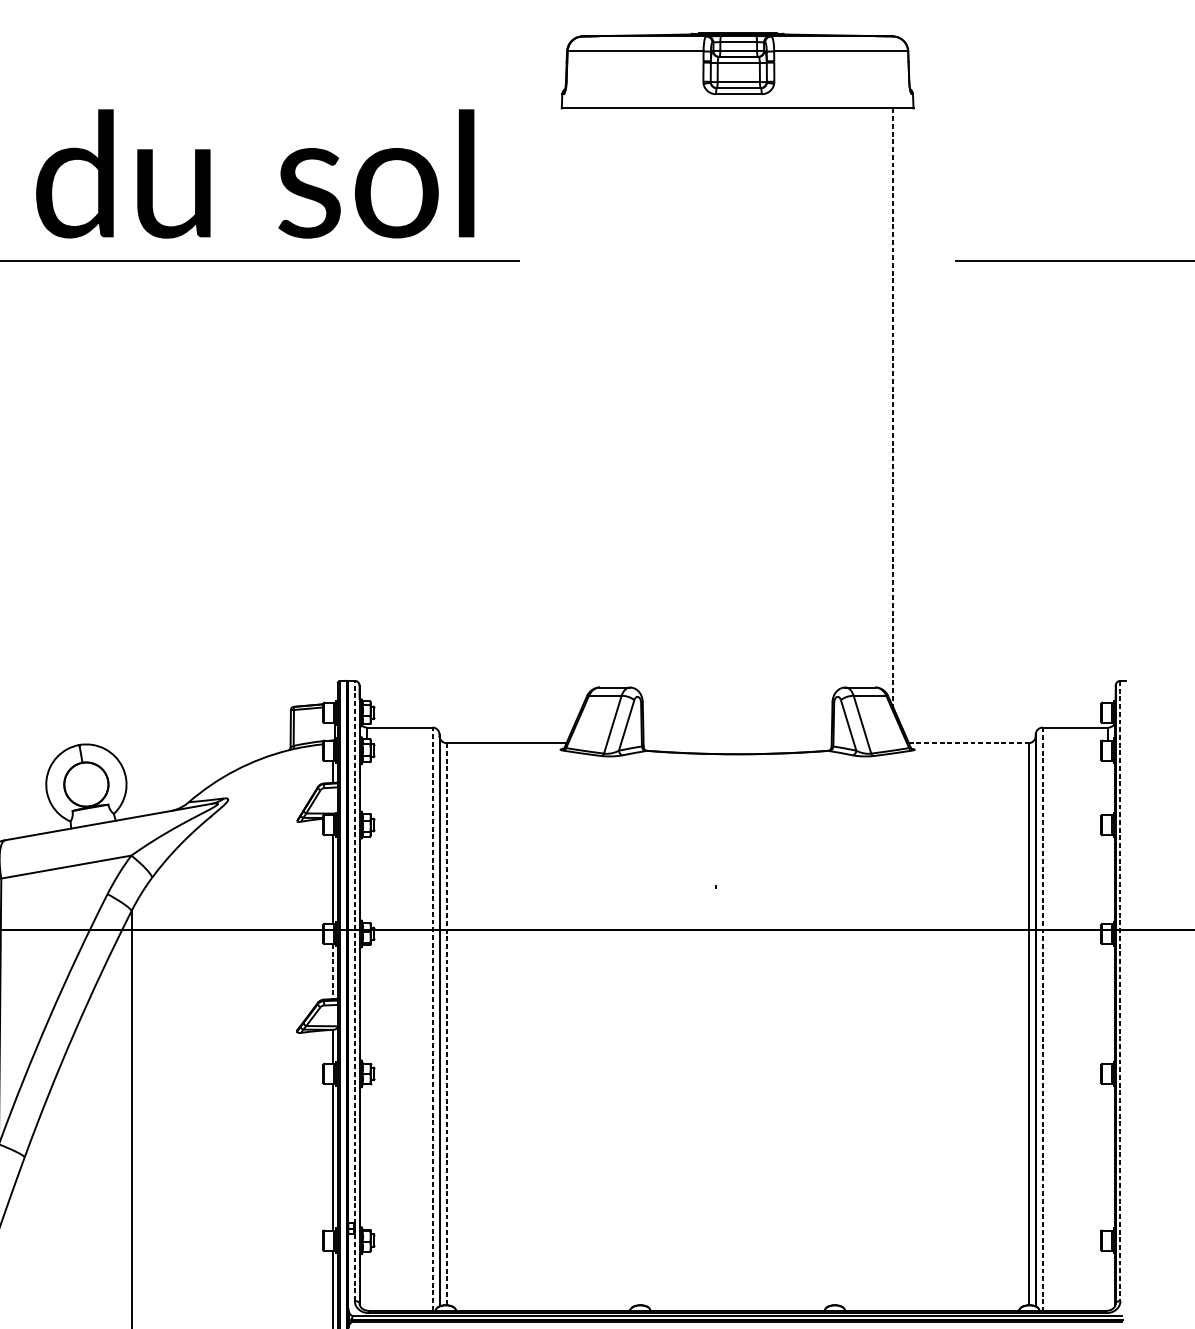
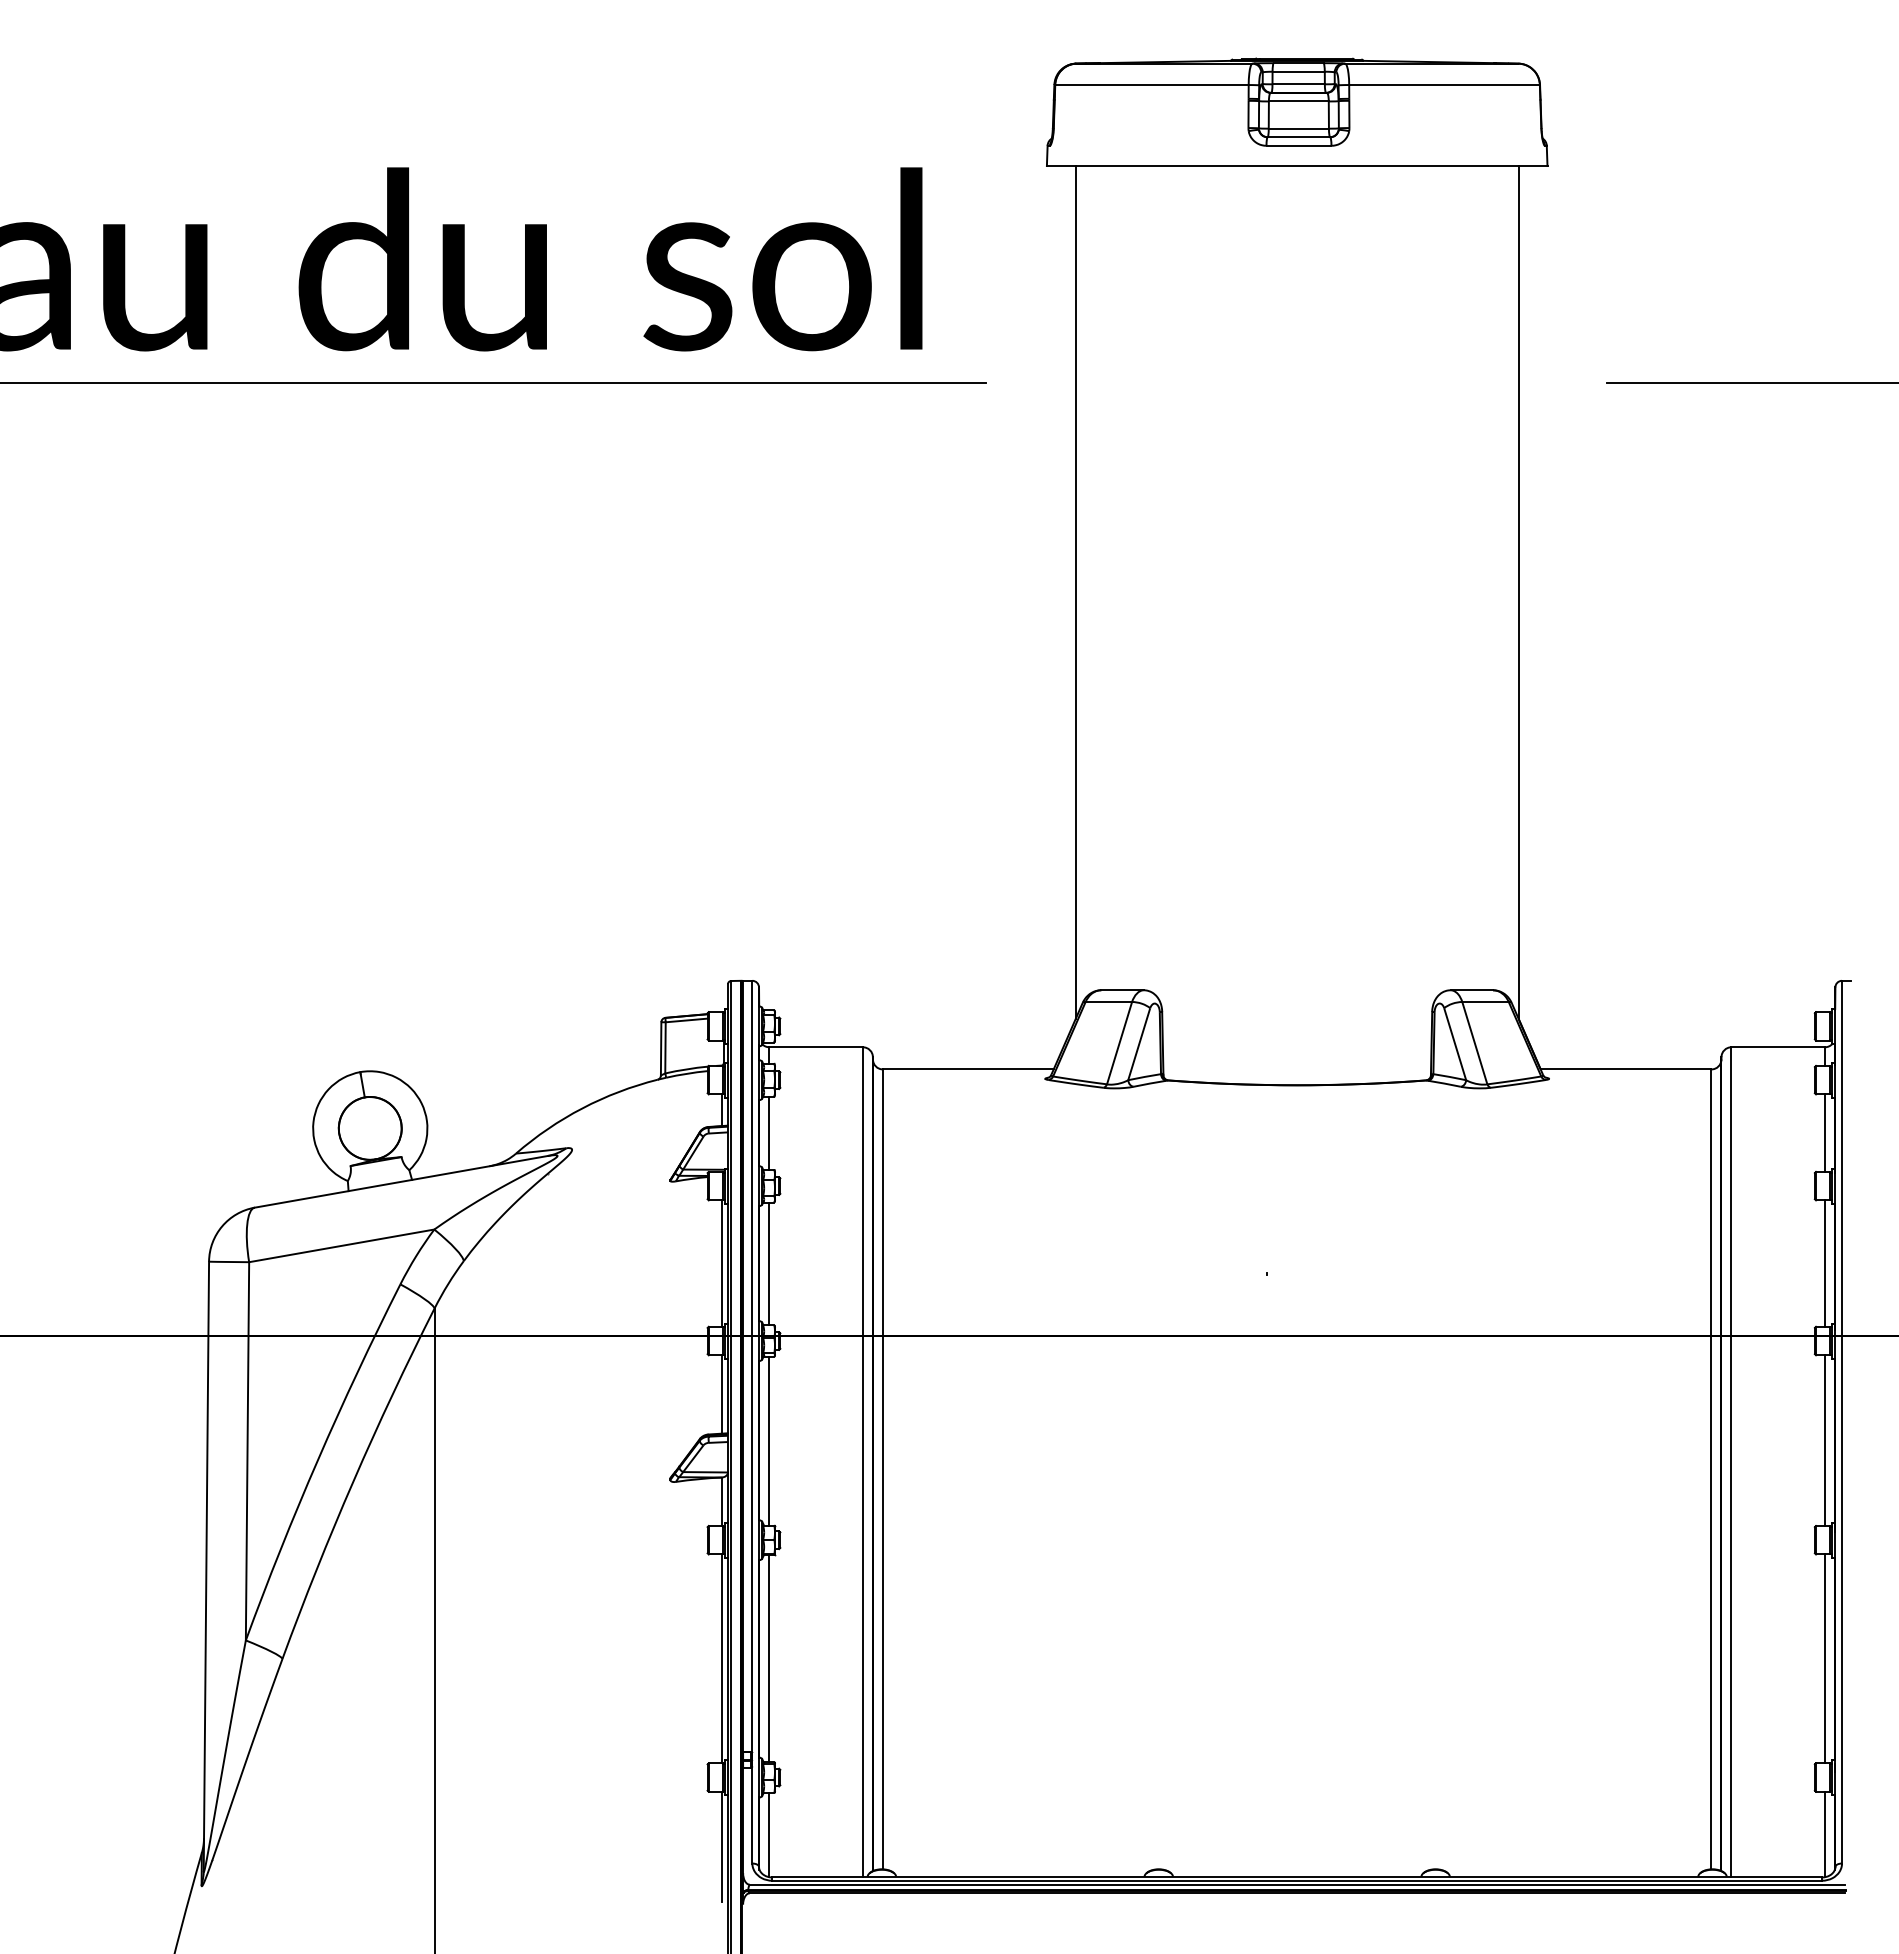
line: (581, 408) -> (1075, 592), added
line: (893, 408) -> (1518, 593), dashed -> solid
line: (969, 743) -> (1626, 1069), dashed -> solid
line: (366, 787) -> (769, 1132), added
line: (1108, 787) -> (1824, 1132), added
line: (366, 879) -> (769, 1263), added
line: (1108, 879) -> (1824, 1263), added
line: (333, 971) -> (721, 1394), dashed -> solid
line: (354, 990) -> (752, 1421), dashed -> solid
line: (1120, 991) -> (1842, 1422), dashed -> solid
line: (366, 1003) -> (769, 1440), added
line: (1108, 1003) -> (1824, 1440), added
line: (432, 1018) -> (862, 1461), dashed -> solid
line: (1042, 1019) -> (1731, 1462), dashed -> solid
line: (446, 1024) -> (882, 1469), dashed -> solid
line: (366, 1157) -> (769, 1658), added
line: (1108, 1157) -> (1824, 1658), added
line: (366, 1280) -> (769, 1834), added
line: (1108, 1280) -> (1824, 1834), added

